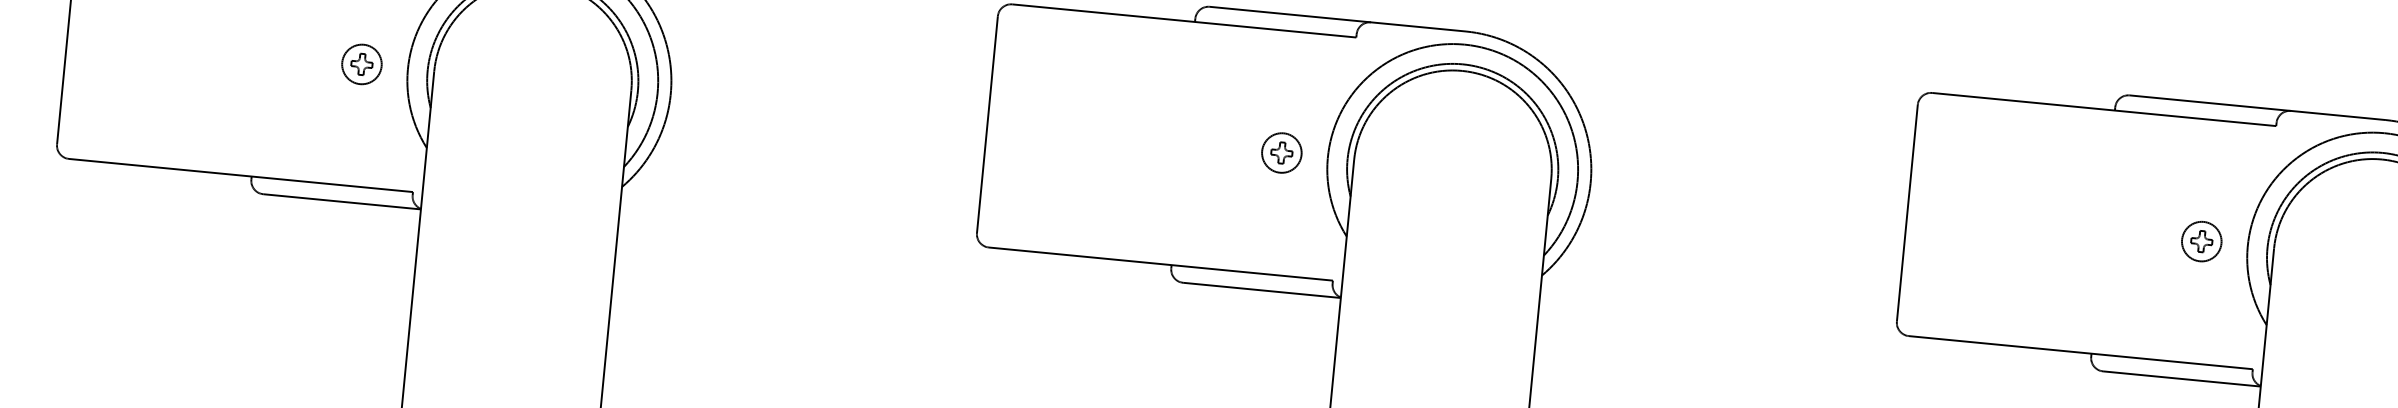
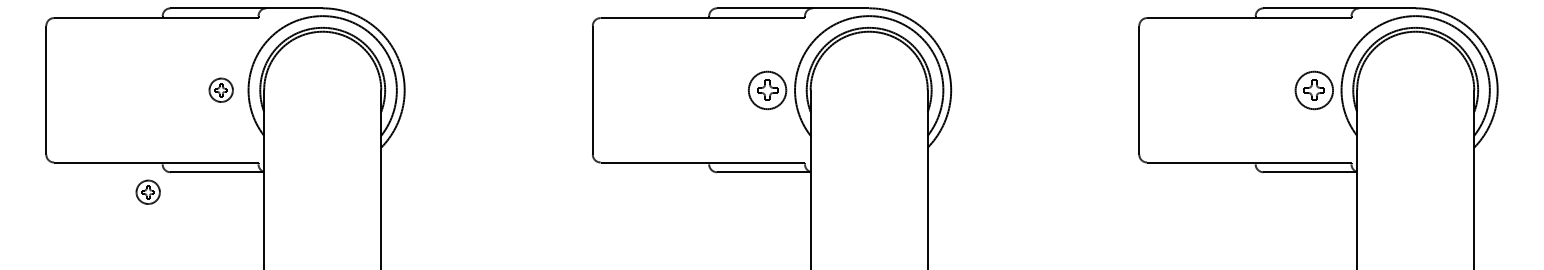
part: (1281, 151) -> (767, 89), size x1.6
part: (221, 222) -> (147, 191), added
part: (2200, 240) -> (1313, 89), size x1.6

